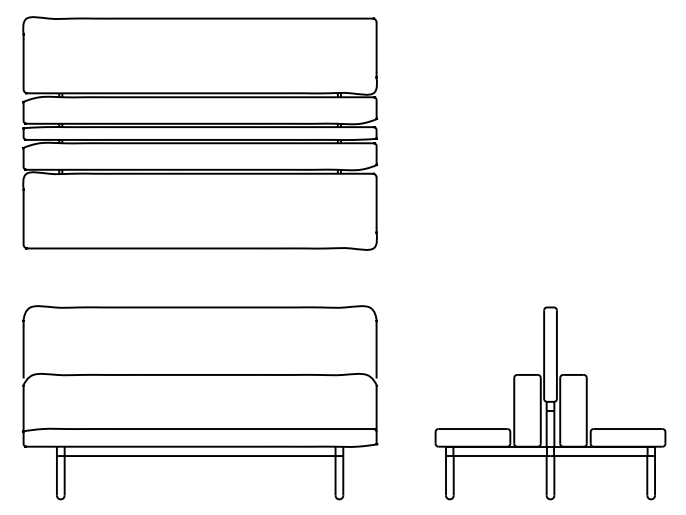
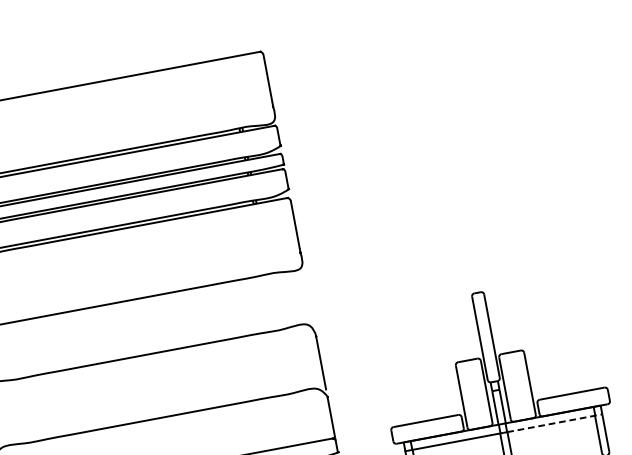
line: (605, 456) -> (555, 423), solid -> dashed

